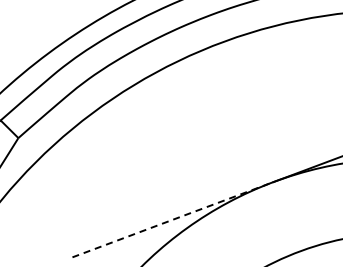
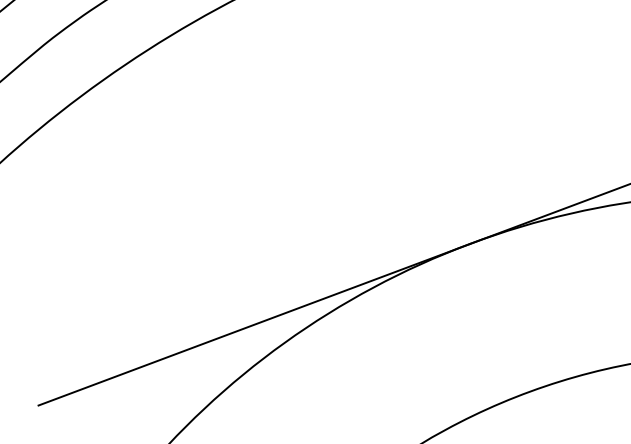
line: (173, 219) -> (255, 324), dashed -> solid

